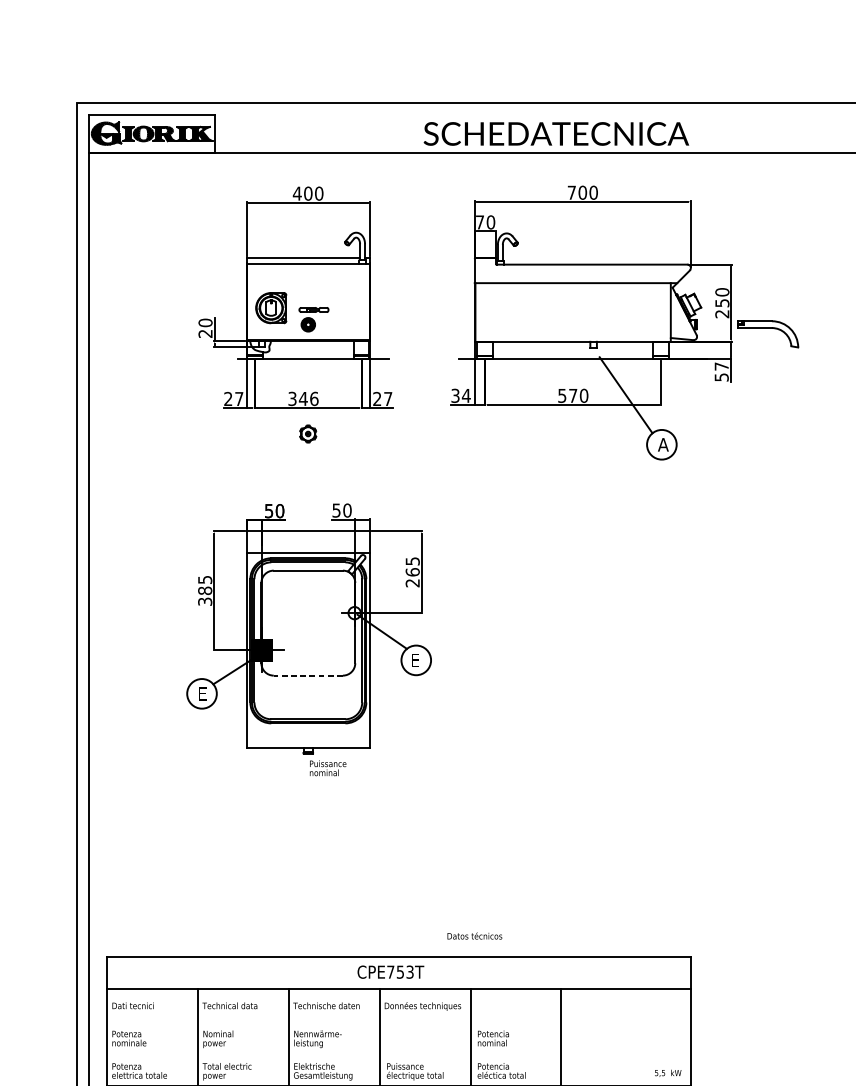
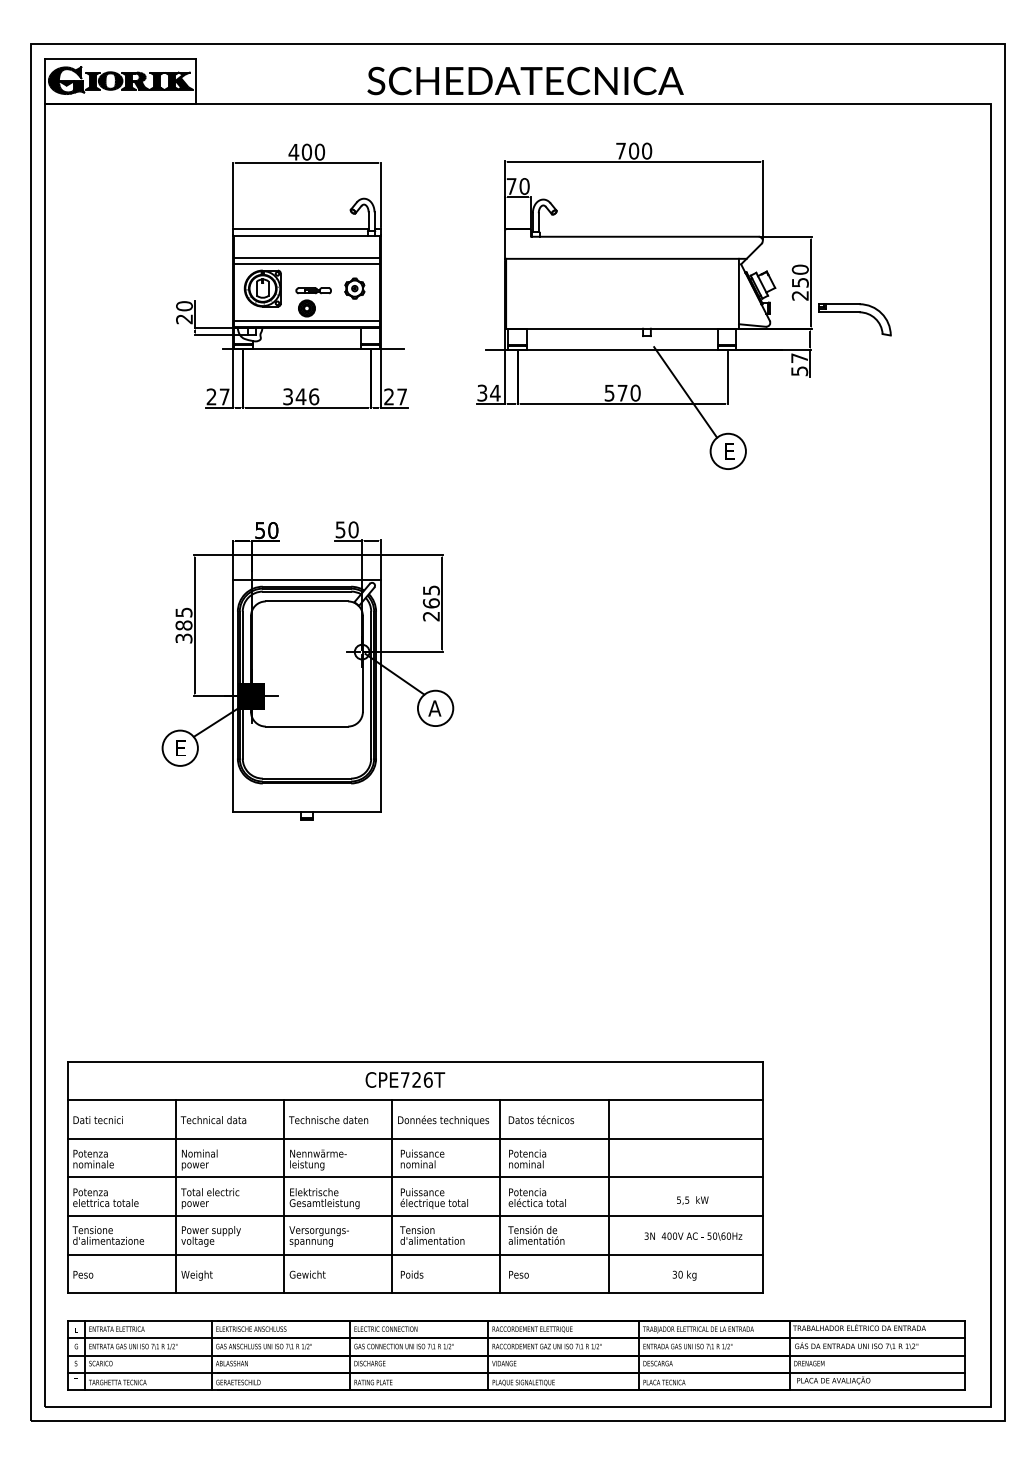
text: (556, 133) -> (525, 80), moved
line: (307, 282) -> (306, 257), added
line: (307, 287) -> (306, 264), added
line: (307, 334) -> (306, 320), added
part: (307, 433) -> (354, 288), moved
text: (662, 444) -> (729, 451), A -> E
text: (415, 660) -> (434, 708), E -> A
line: (307, 675) -> (306, 726), dashed -> solid
text: (328, 767) -> (422, 1158), moved
text: (474, 935) -> (541, 1119), moved
text: (405, 971) -> (422, 1079), CPE753T -> CPE726T
line: (399, 1021) -> (415, 1138), added
line: (399, 1054) -> (415, 1177), added
text: (667, 1073) -> (692, 1200), moved

